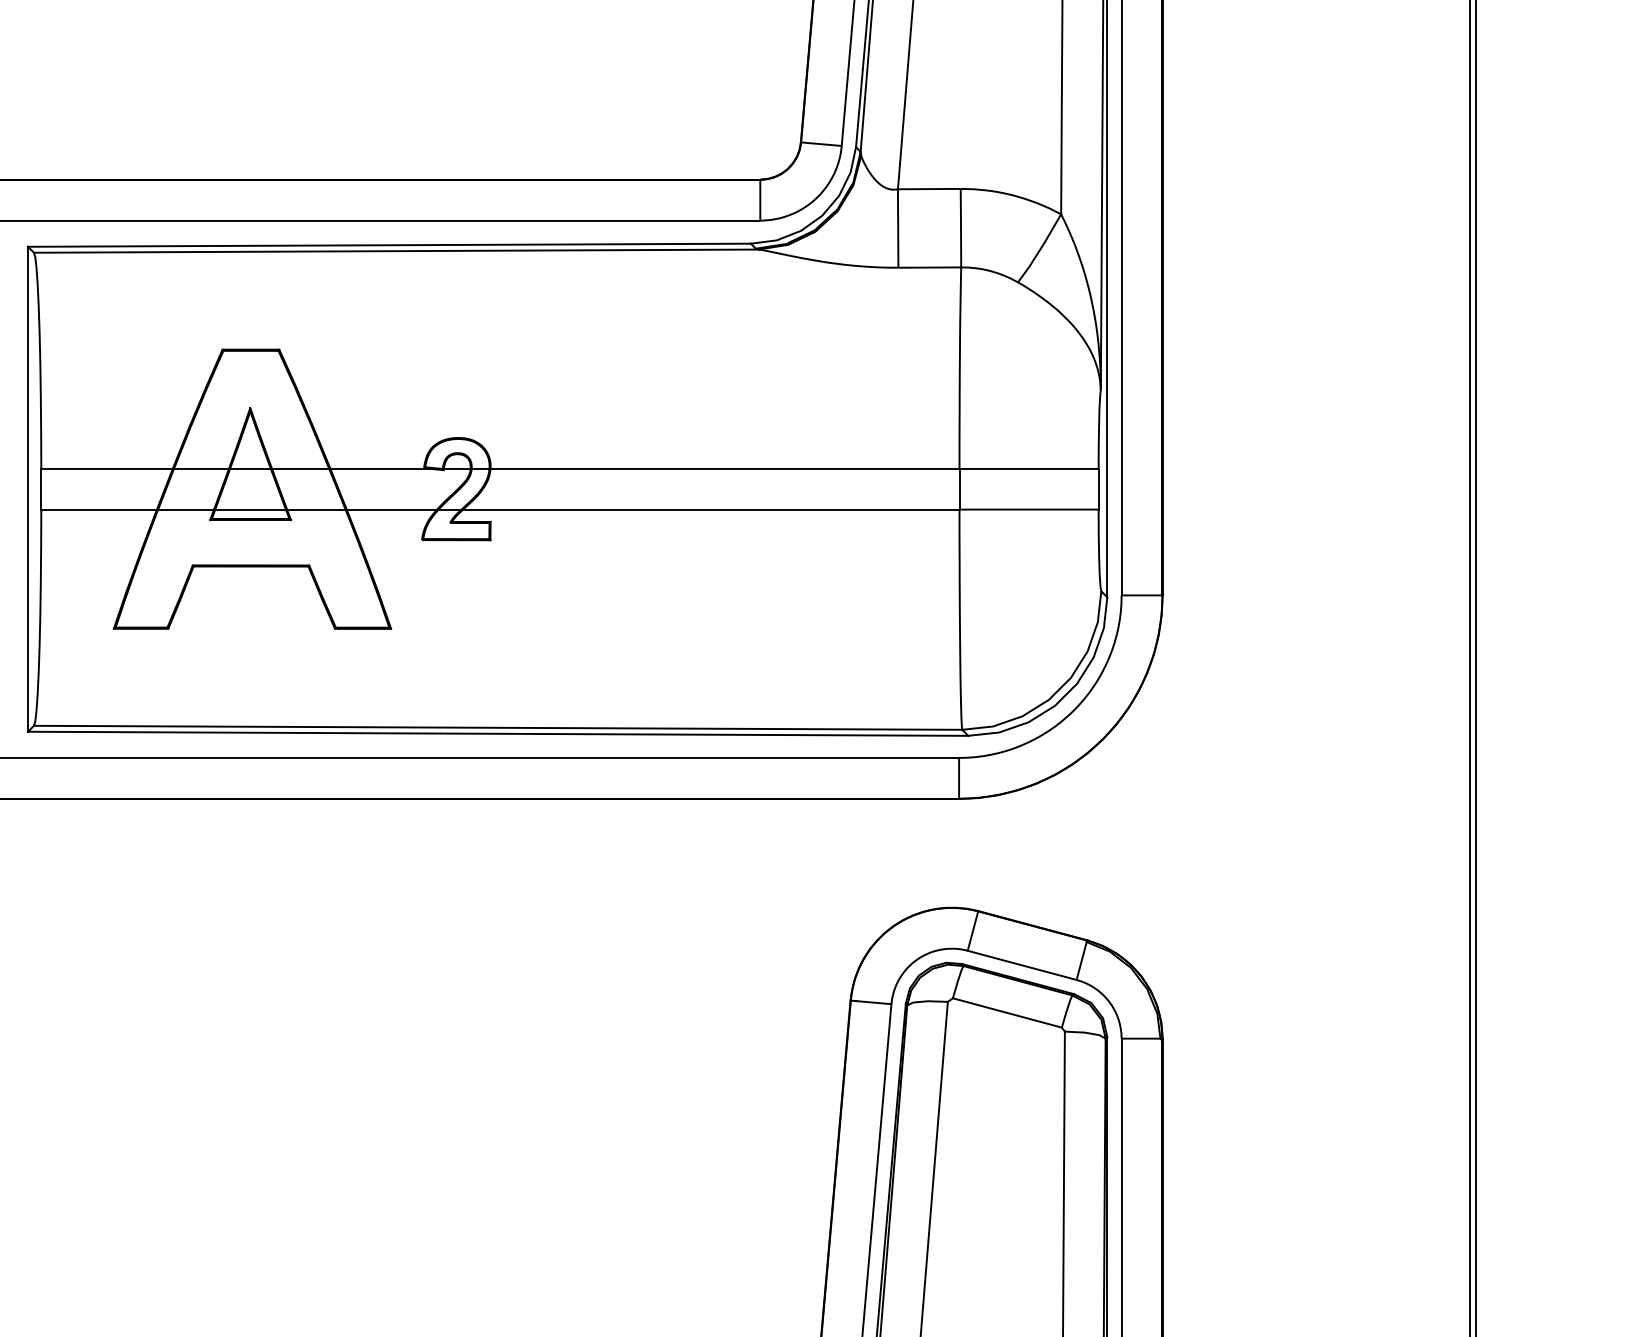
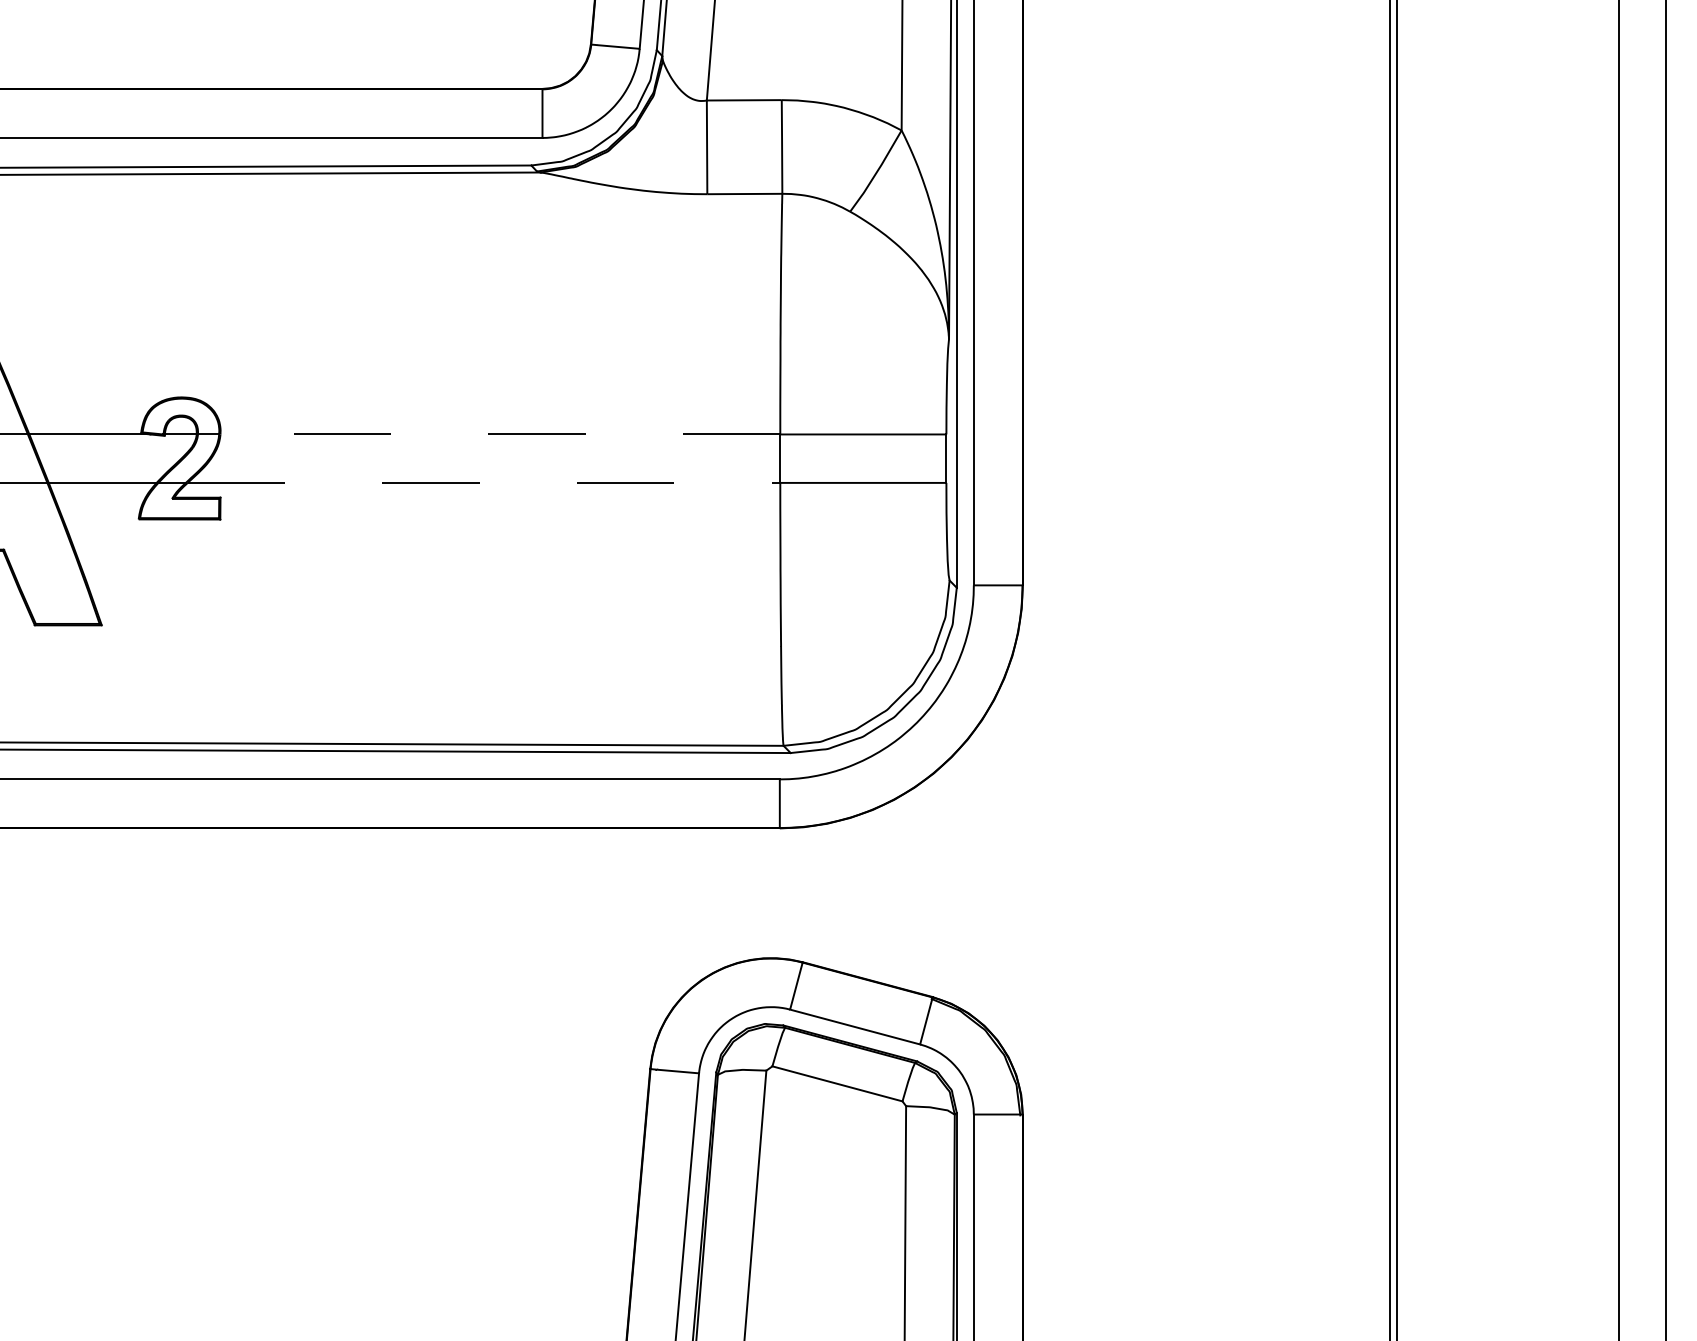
line: (724, 468) -> (499, 433), solid -> dashed
line: (711, 509) -> (484, 482), solid -> dashed

